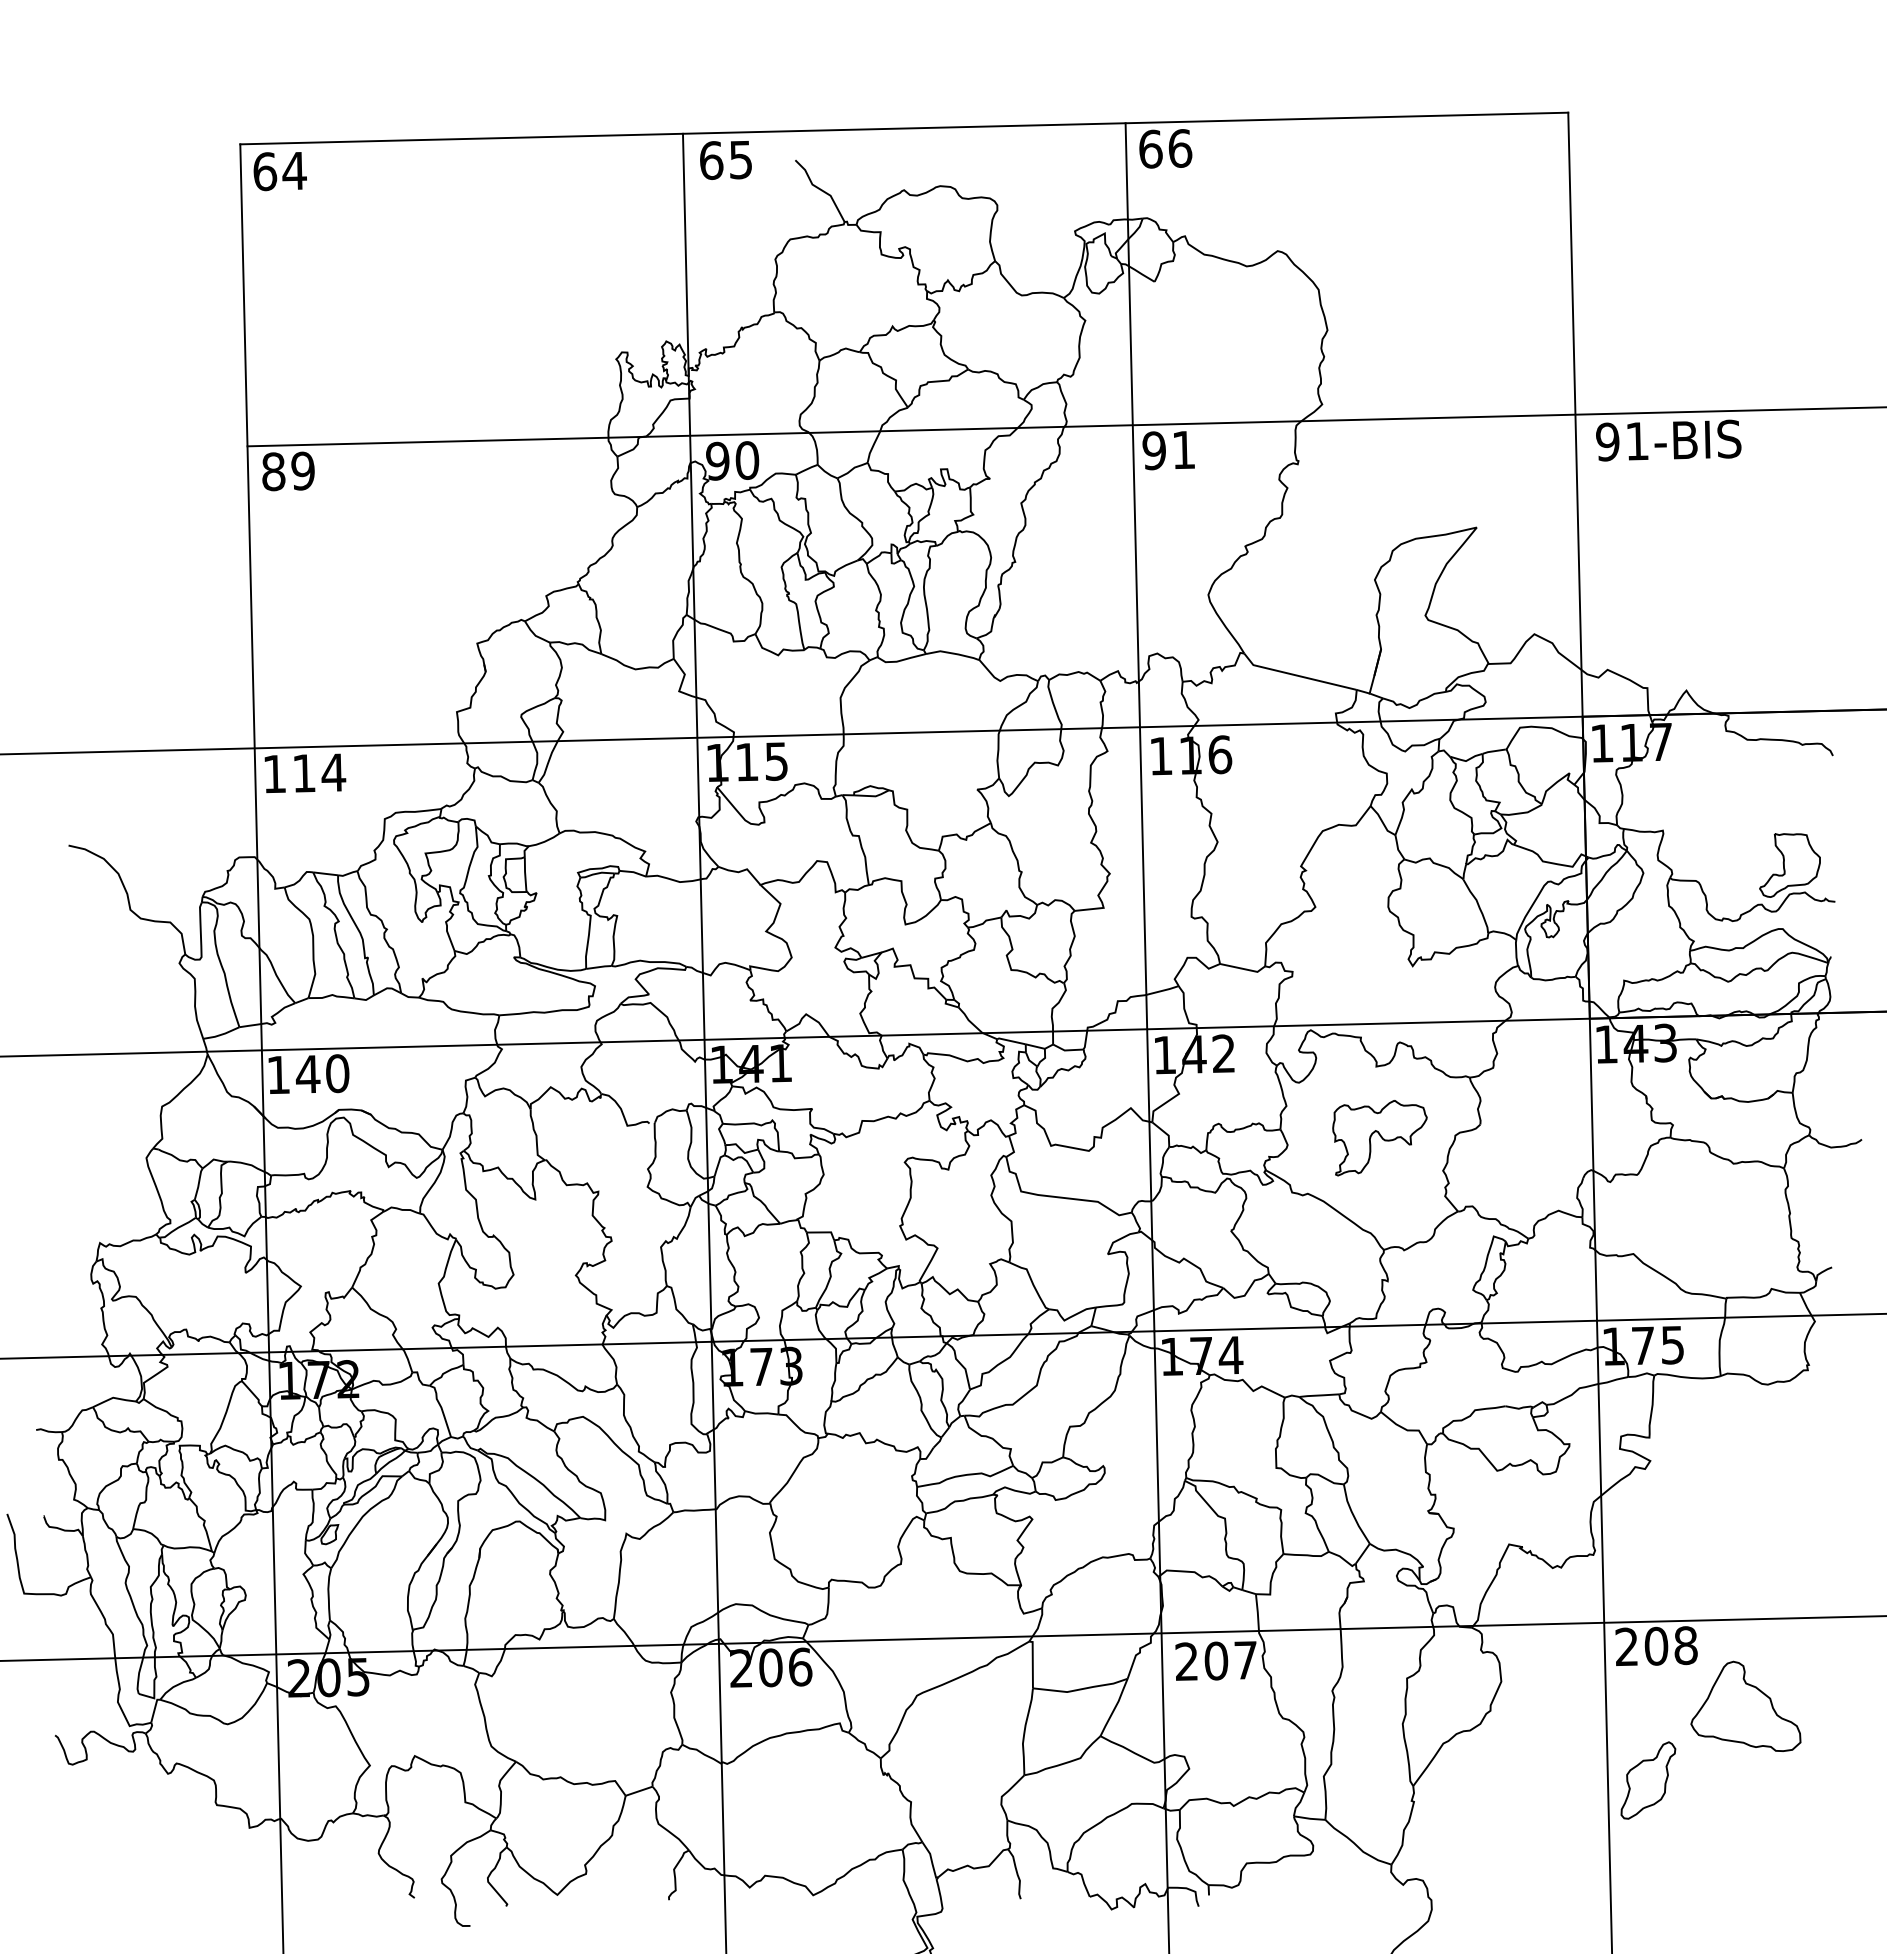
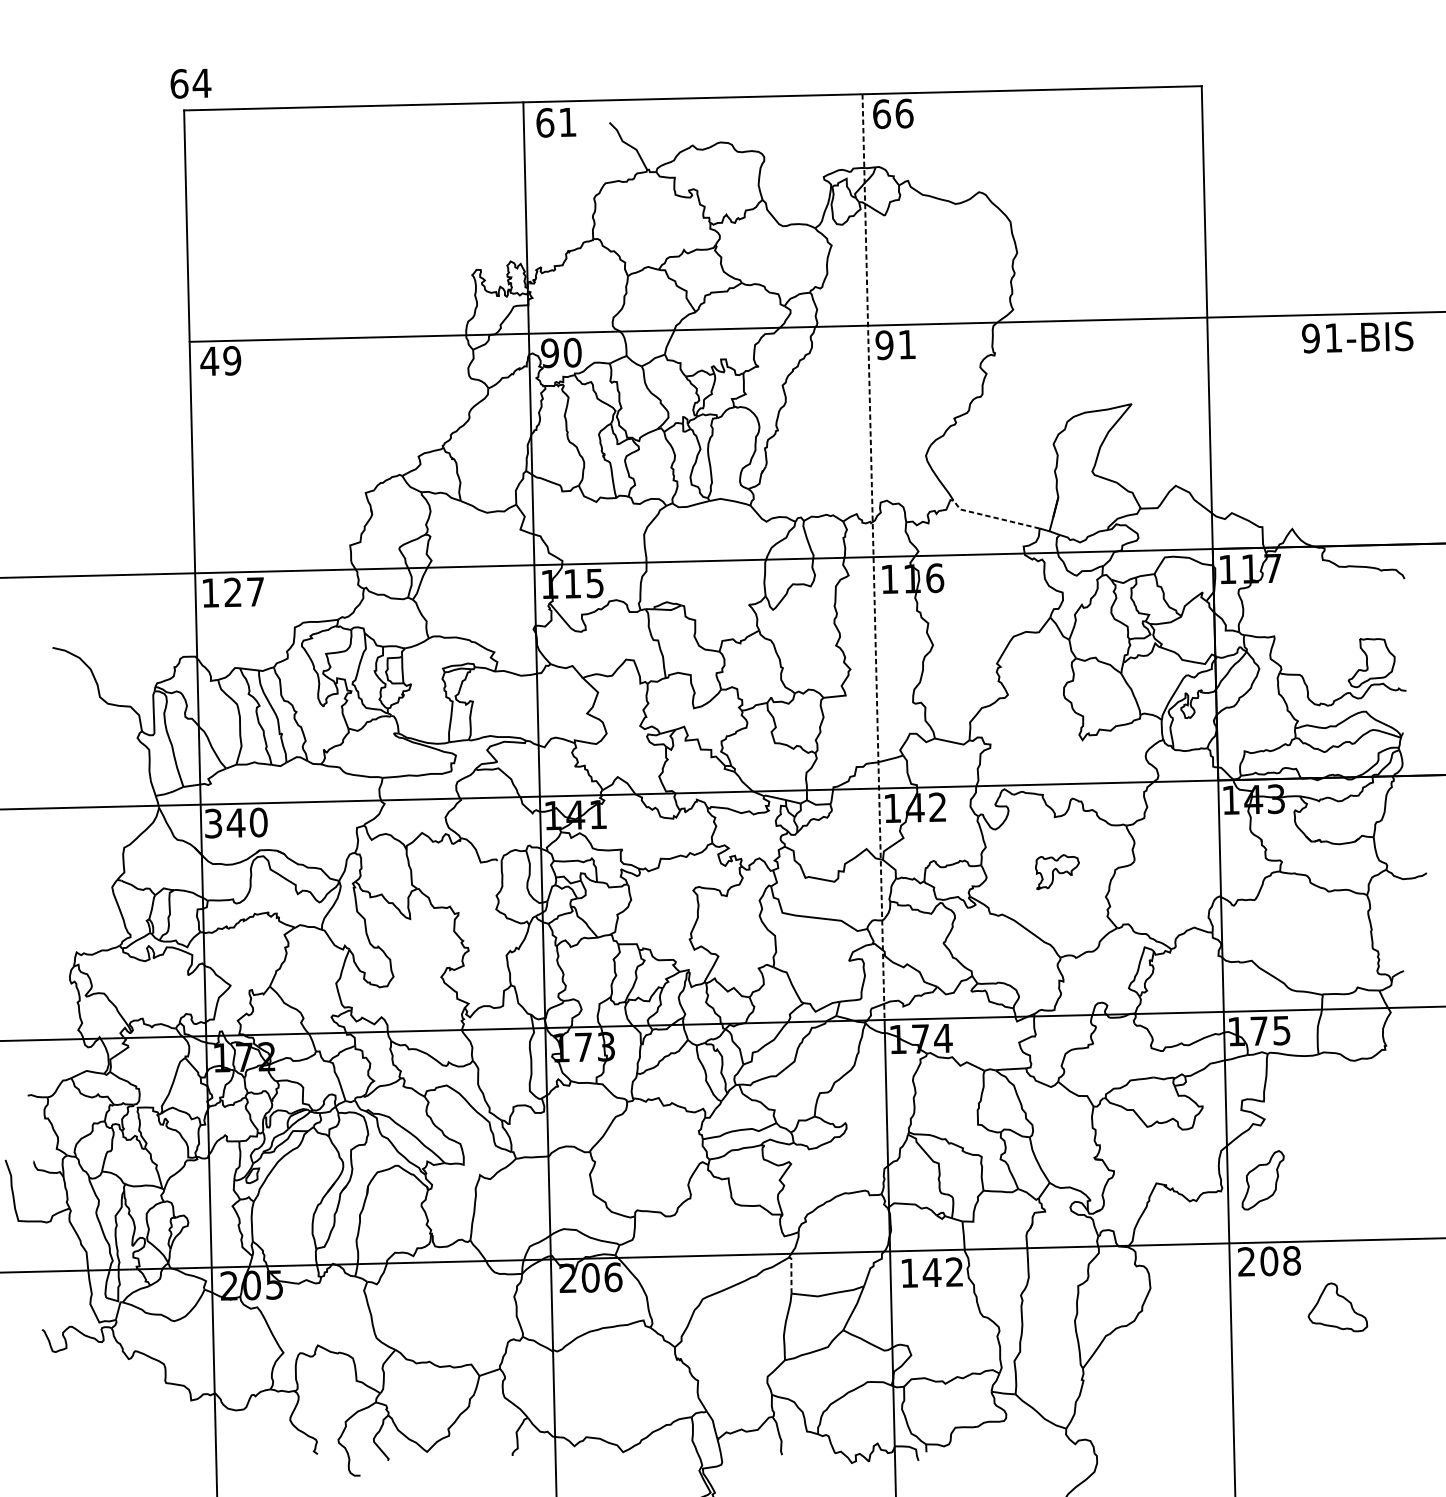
text: (740, 160) -> (567, 122), 65 -> 61
text: (279, 171) -> (190, 83), moved
text: (1668, 440) -> (1357, 337), moved
text: (273, 471) -> (209, 361), 89 -> 49
line: (1296, 675) -> (993, 517), solid -> dashed
line: (1140, 727) -> (873, 557), solid -> dashed
text: (319, 772) -> (244, 591), 114 -> 127
text: (278, 1074) -> (213, 823), 140 -> 340
part: (1379, 1138) -> (1057, 872), size x0.6
text: (1215, 1660) -> (931, 1272), 207 -> 142
line: (1032, 1662) -> (791, 1273), solid -> dashed
part: (1745, 1705) -> (1337, 1306), size x0.7
part: (1648, 1780) -> (1263, 1180), moved

